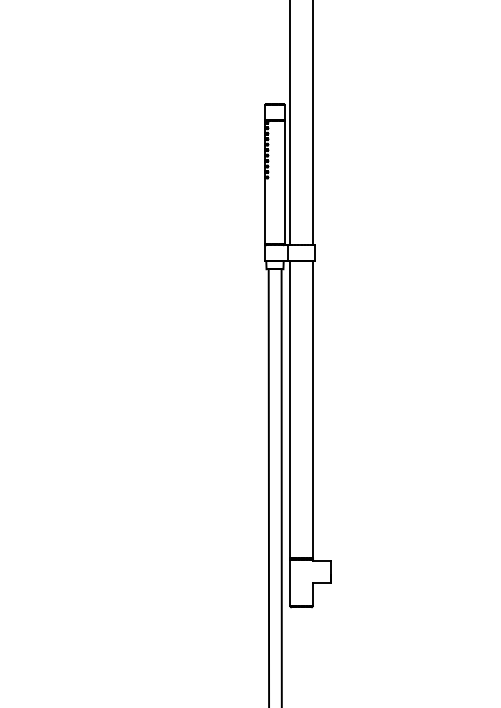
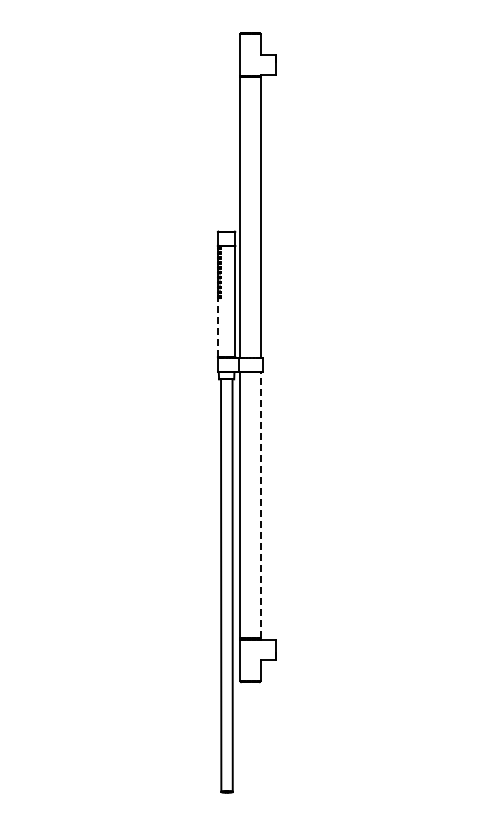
line: (264, 211) -> (217, 327), solid -> dashed
line: (312, 410) -> (260, 505), solid -> dashed

